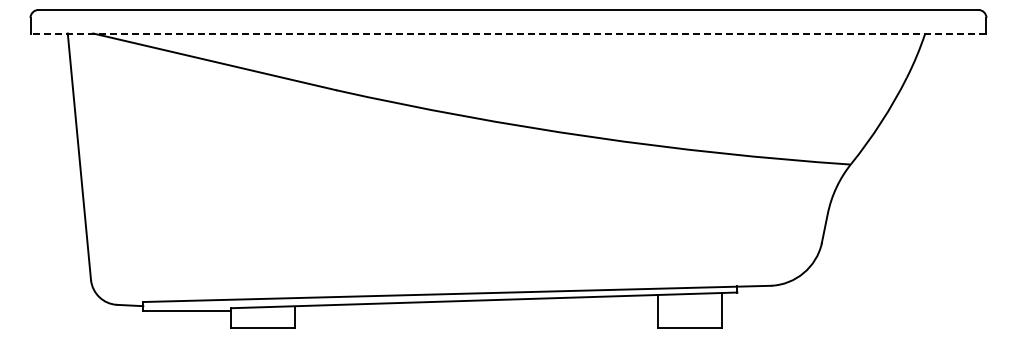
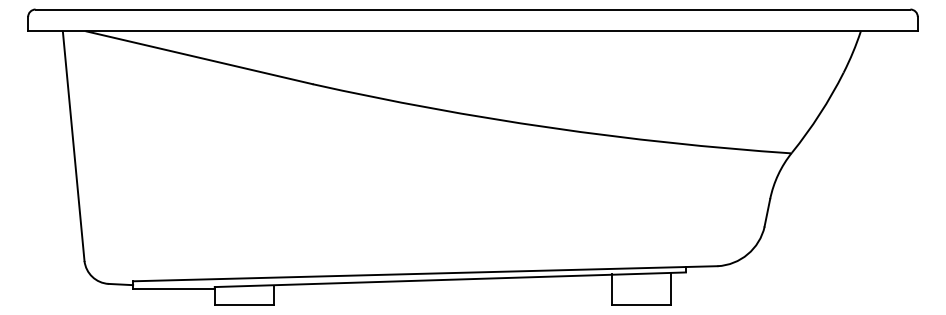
line: (508, 33) -> (473, 31), dashed -> solid

